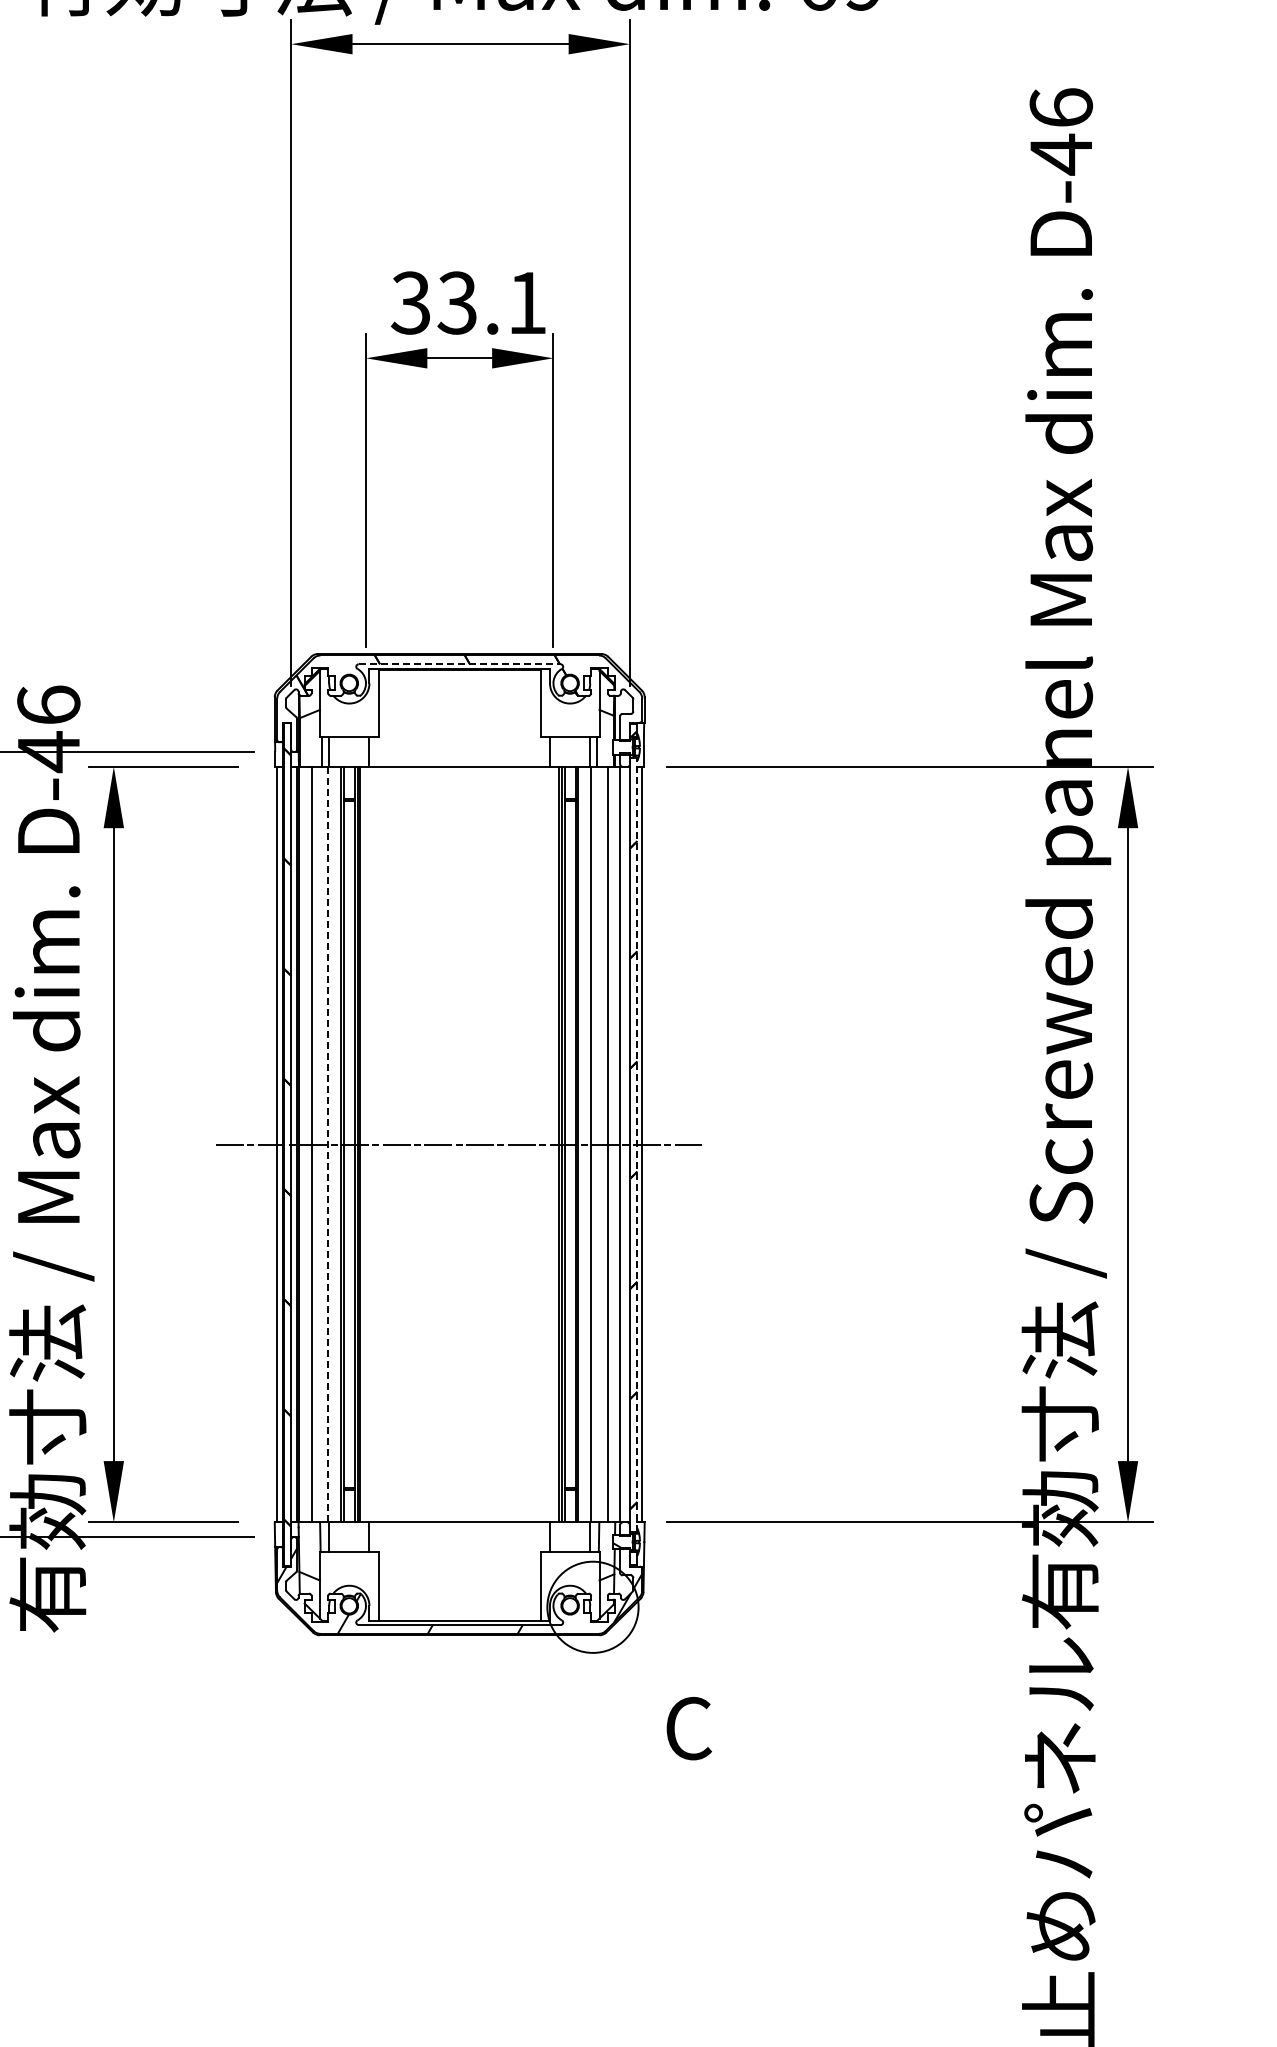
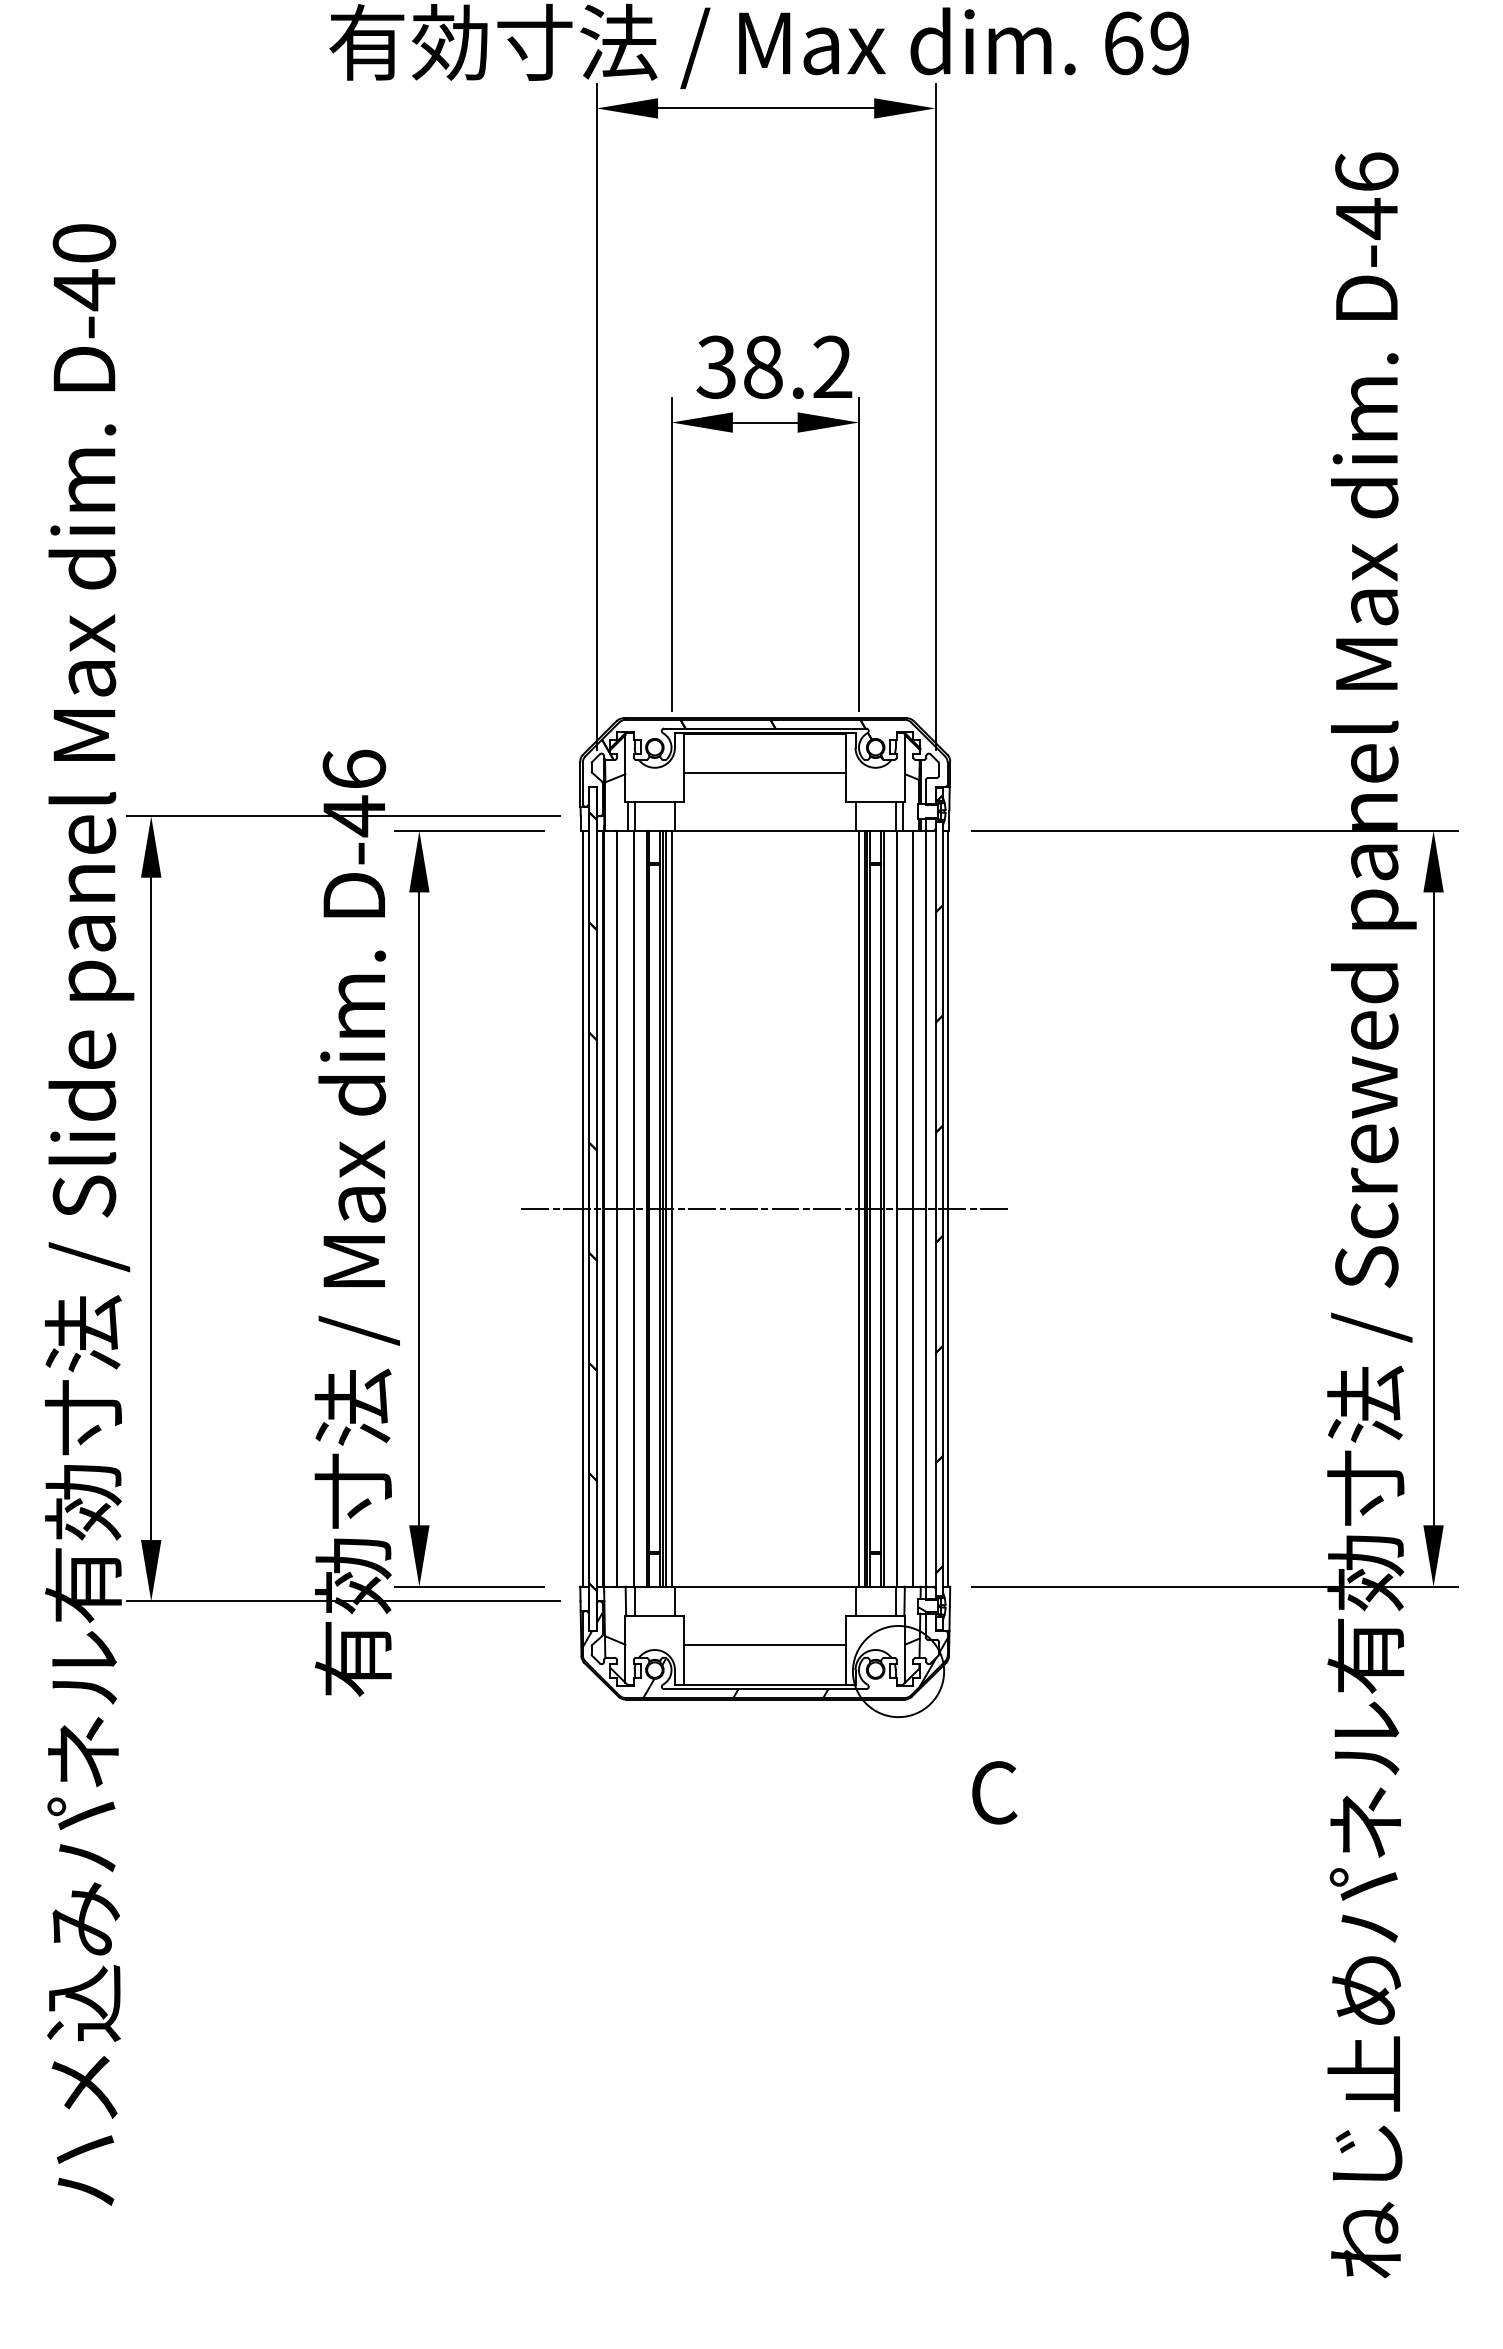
text: (491, 302) -> (797, 366), 33.1 -> 38.2
line: (459, 664) -> (765, 728), dashed -> solid
line: (459, 709) -> (765, 773), added
line: (327, 1144) -> (633, 1208), dashed -> solid
line: (365, 1144) -> (671, 1208), added
line: (552, 1144) -> (858, 1208), added
line: (636, 1144) -> (942, 1208), dashed -> solid
line: (459, 1581) -> (765, 1645), added

